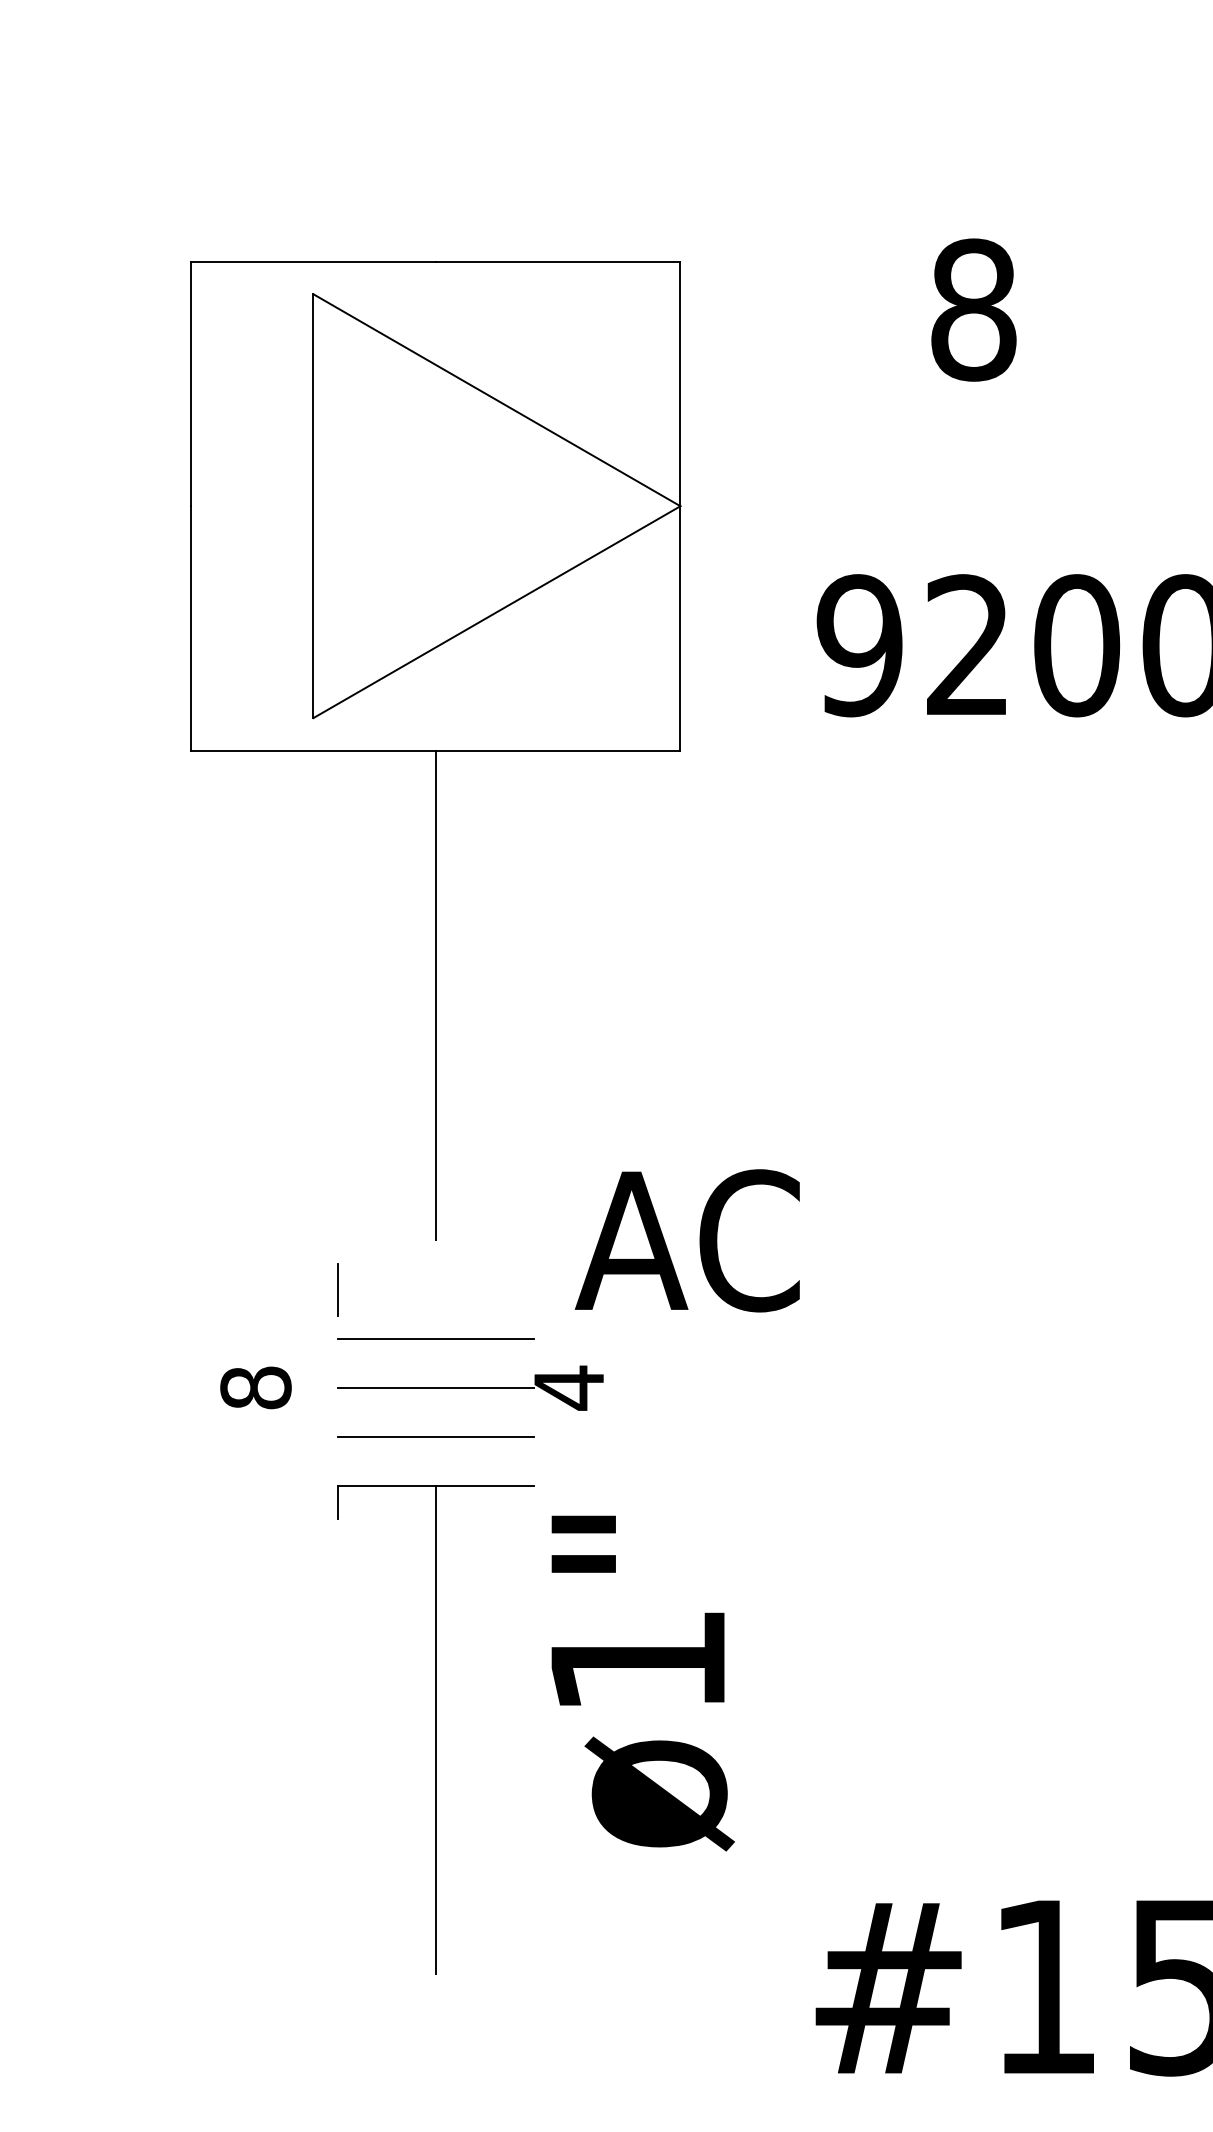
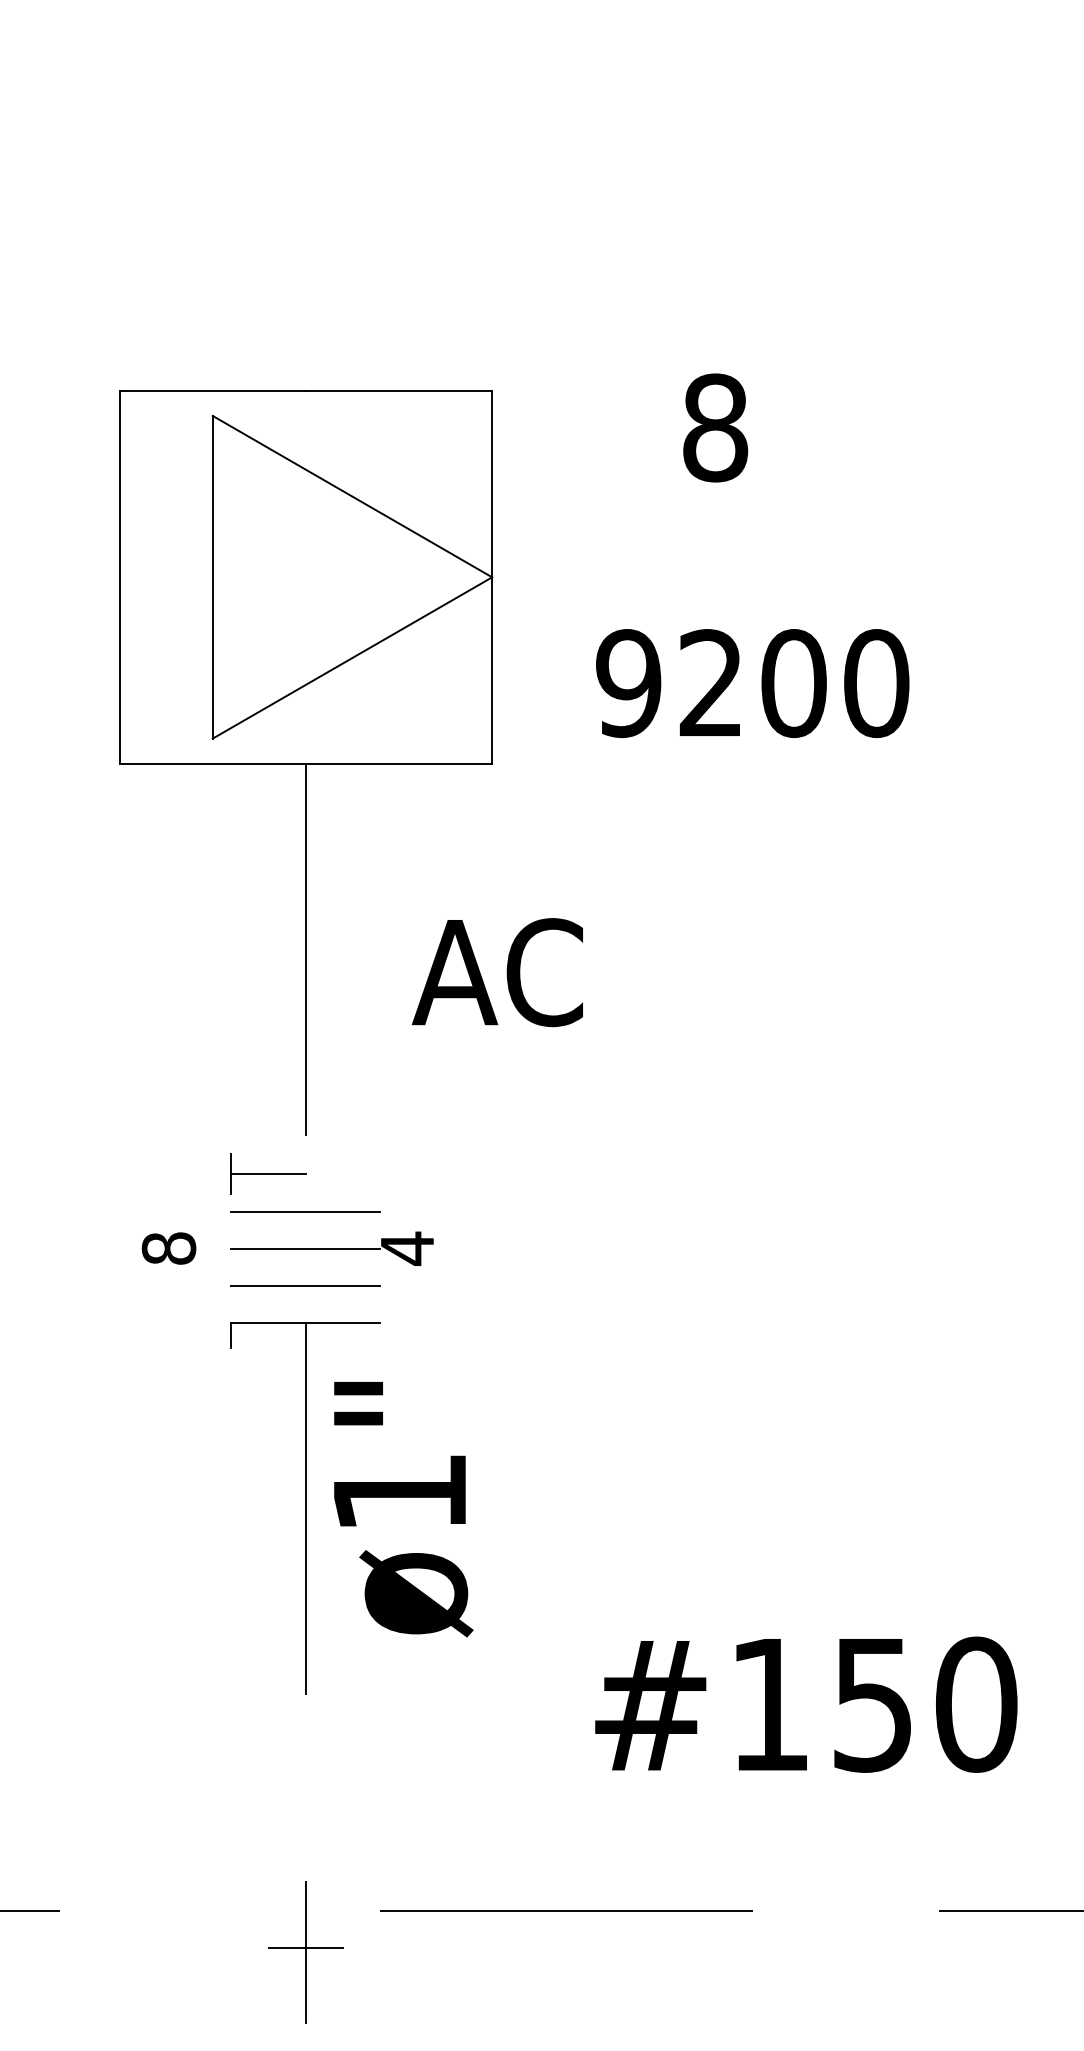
text: (686, 1240) -> (496, 972), moved
line: (386, 1290) -> (268, 1174), added
text: (642, 1683) -> (403, 1509), moved

